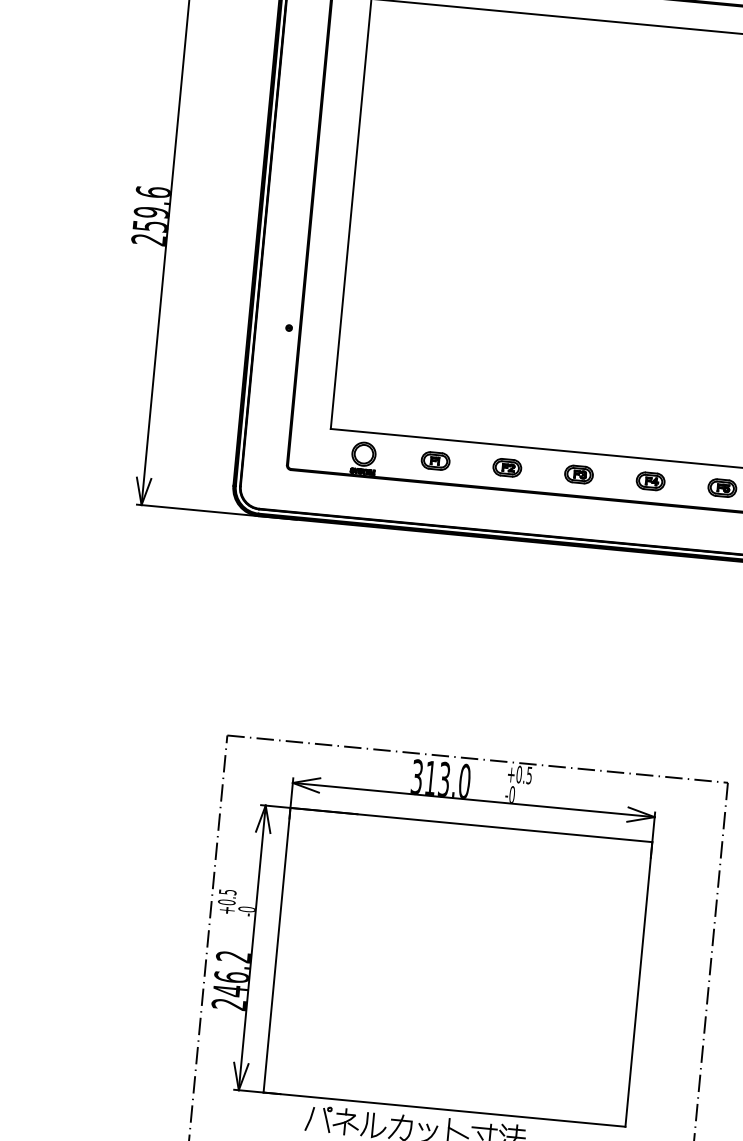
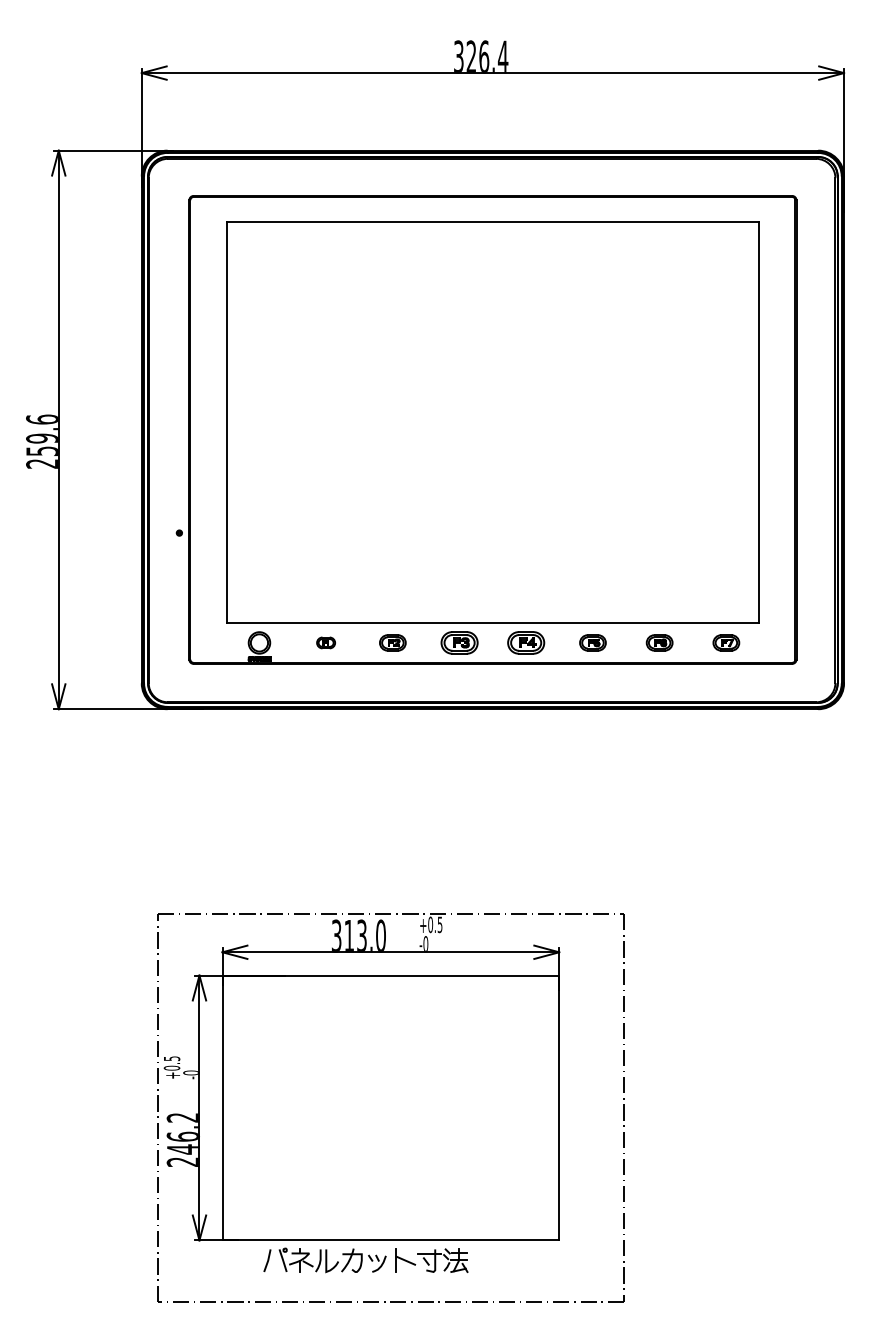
part: (434, 460) -> (325, 642), size x0.7
part: (578, 474) -> (459, 642), size x1.4
part: (650, 480) -> (526, 642), size x1.4

